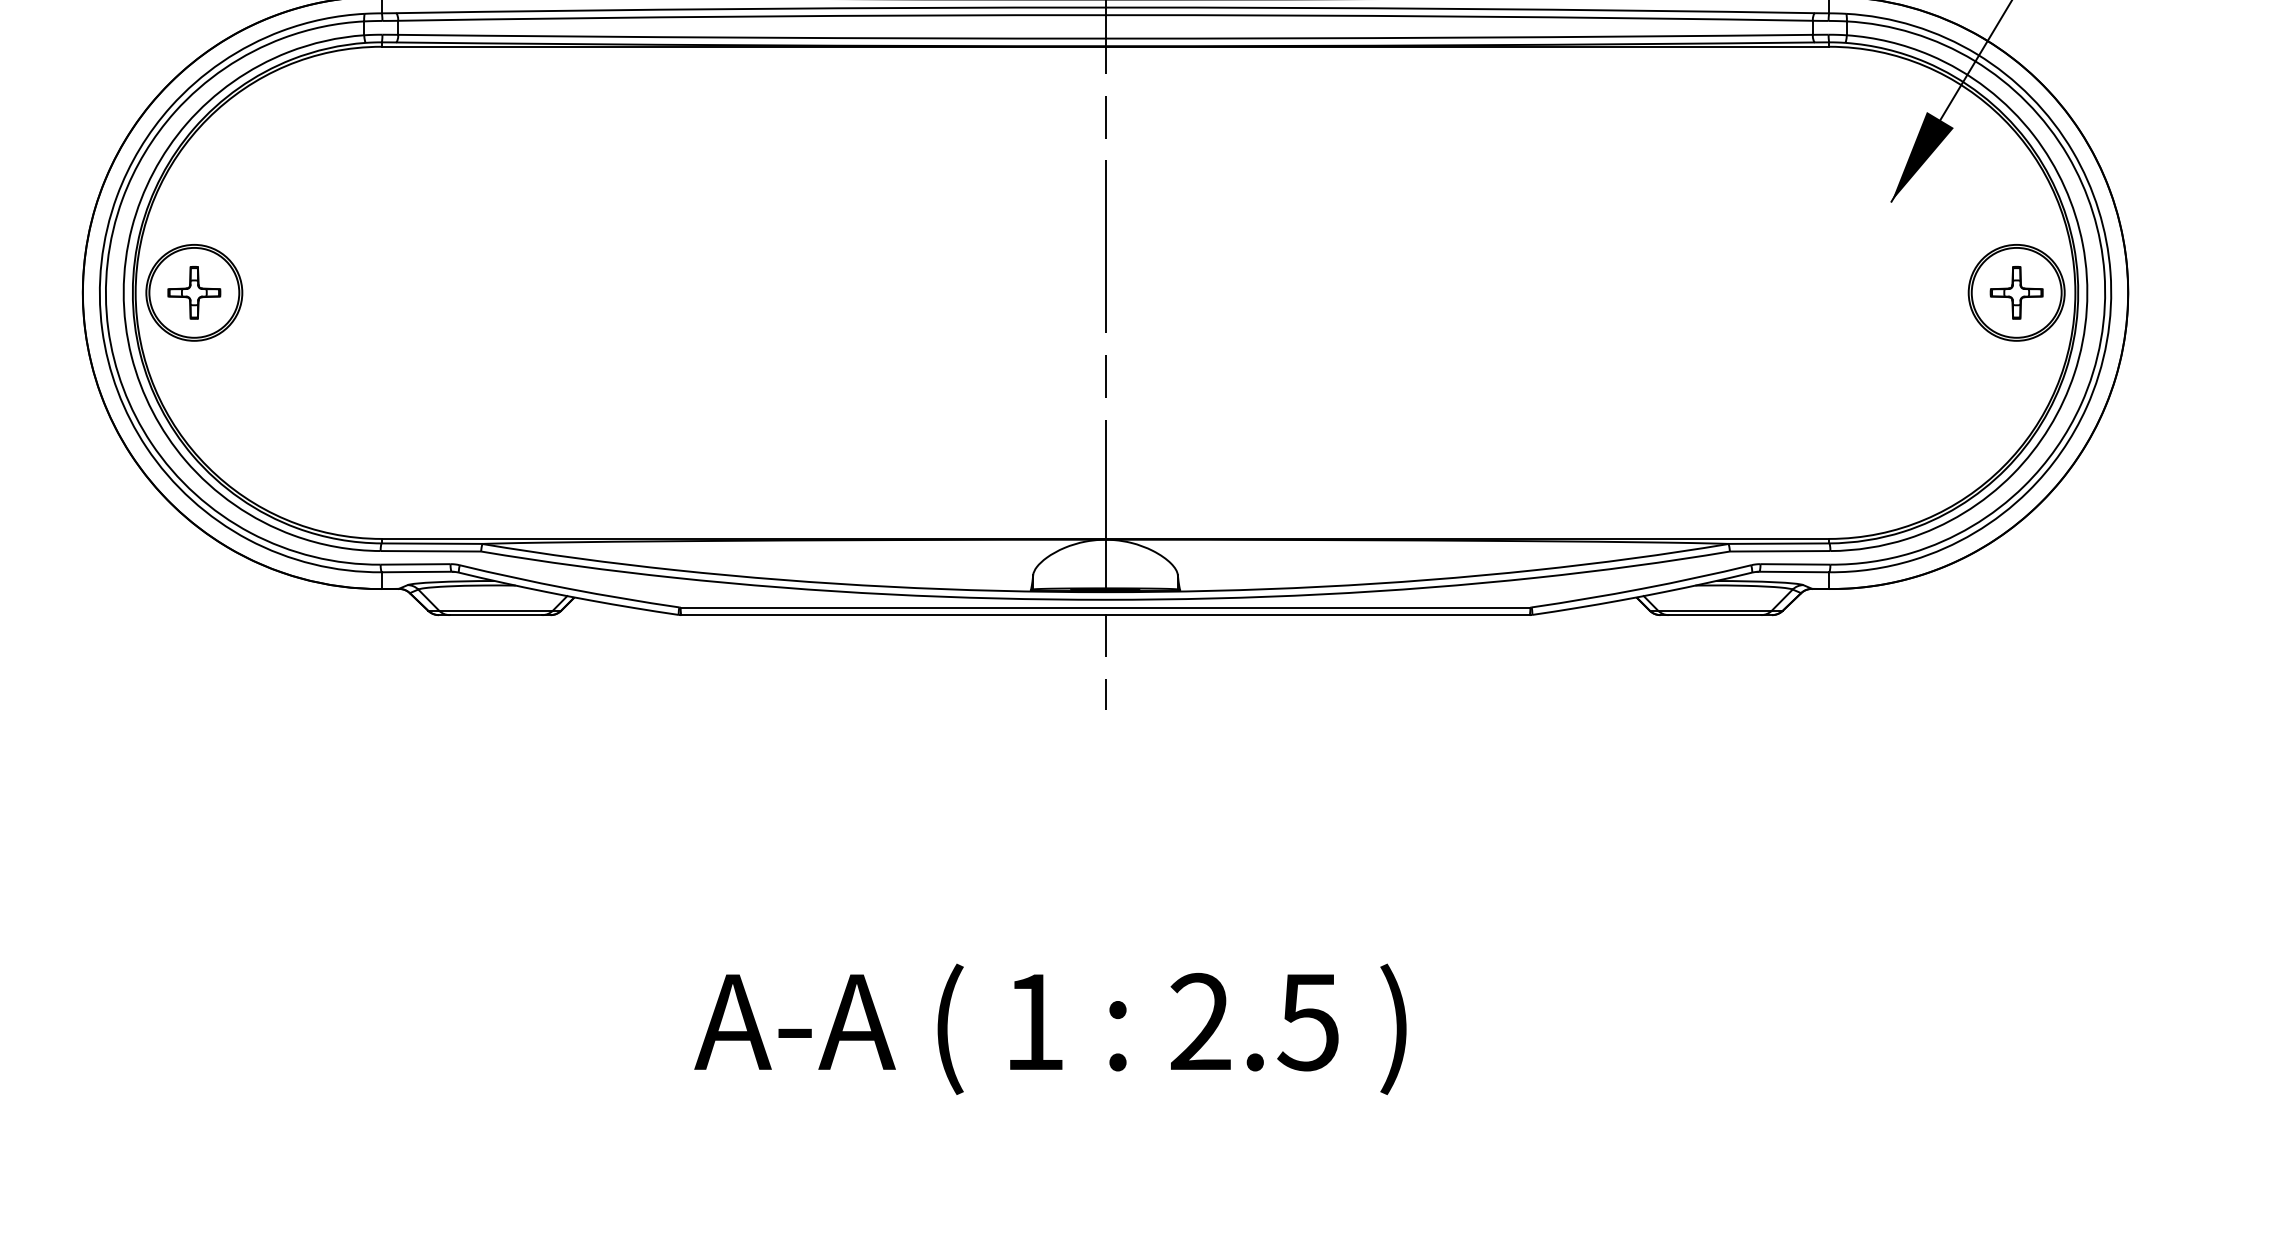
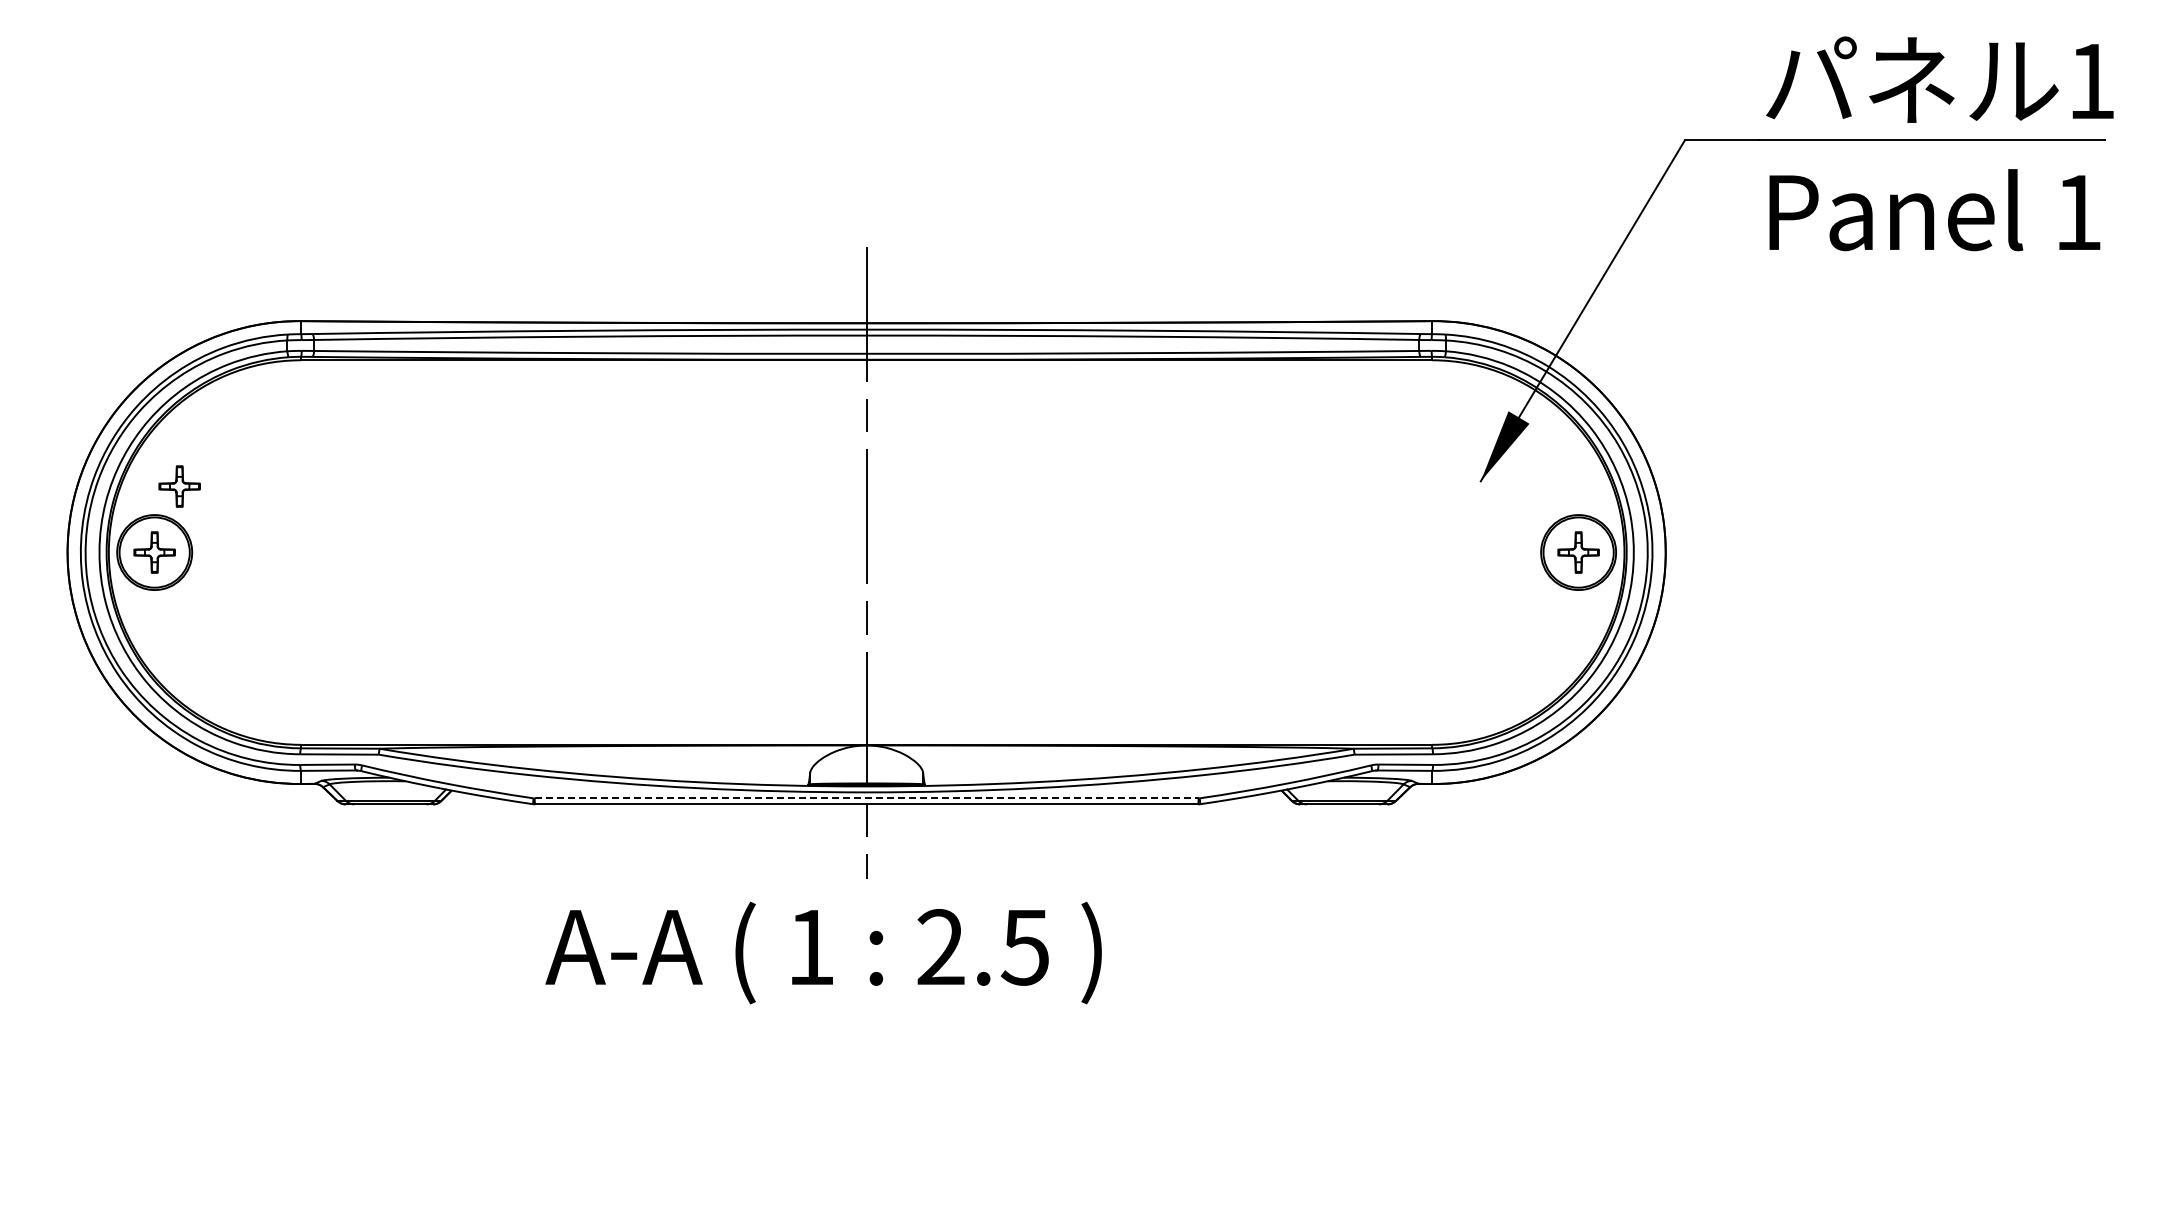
part: (226, 208) -> (179, 486), added
line: (1105, 607) -> (866, 798), solid -> dashed
text: (1050, 1028) -> (823, 952), moved

